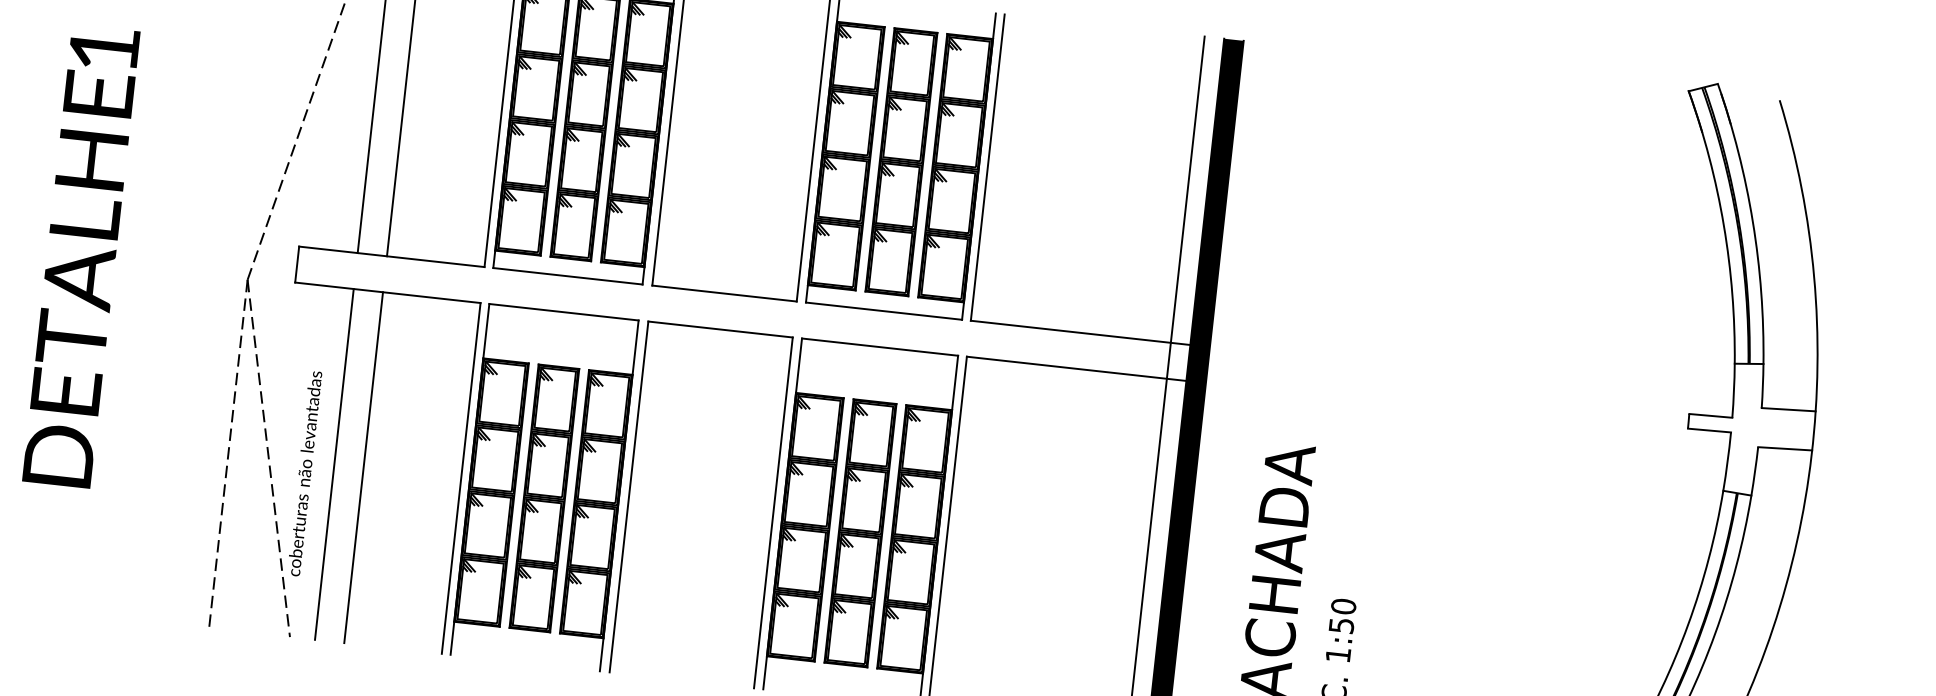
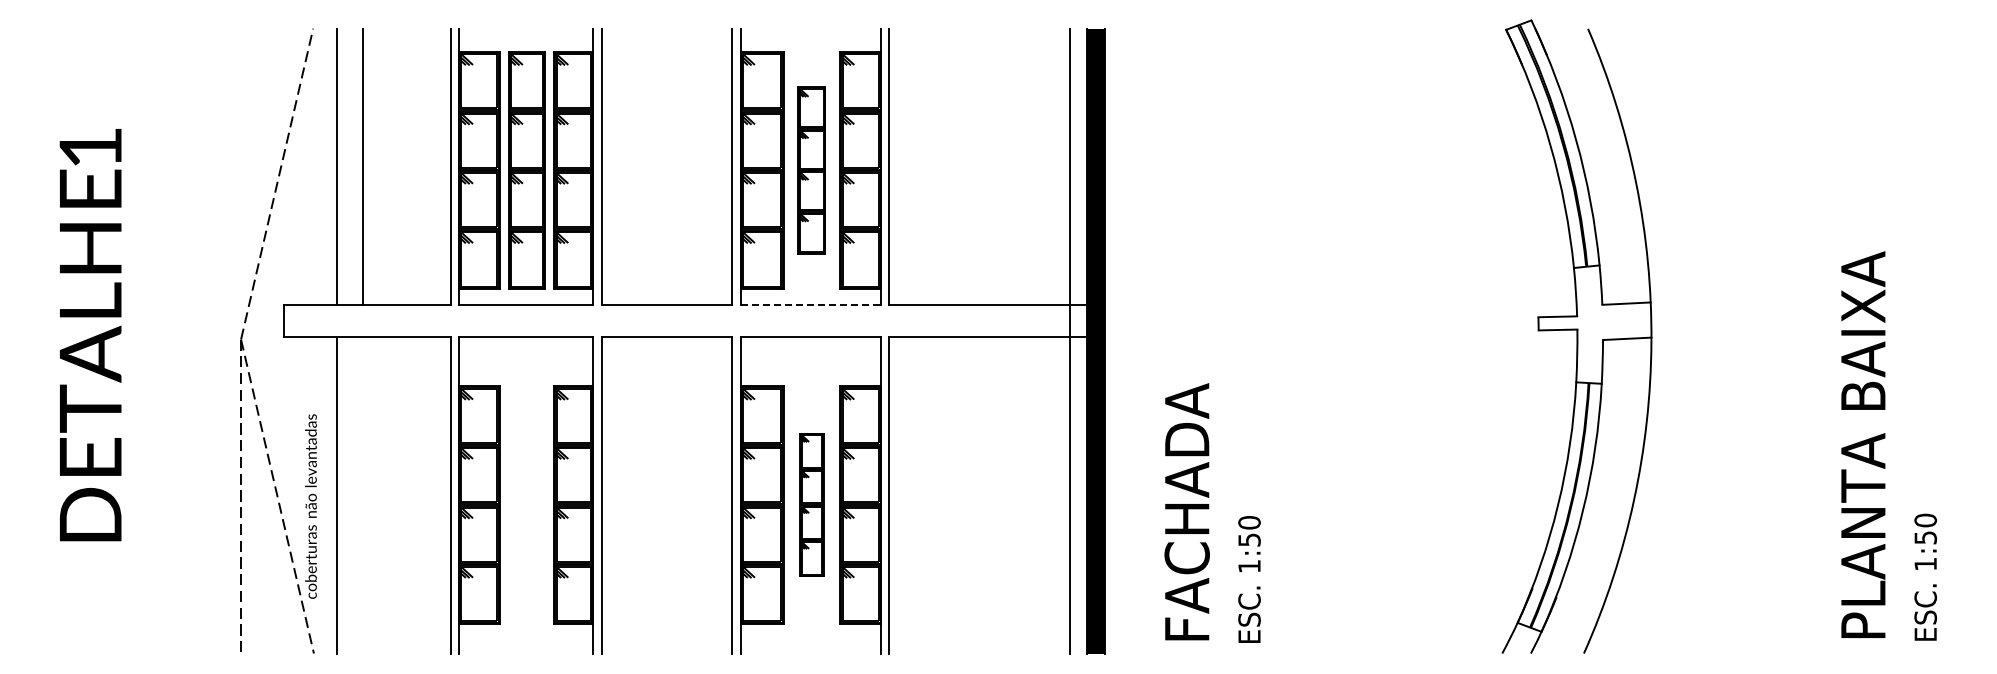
part: (900, 162) -> (811, 170), size x0.7
line: (884, 310) -> (811, 304), solid -> dashed
line: (363, 467) -> (362, 495), removed
part: (543, 497) -> (526, 504), removed
part: (860, 532) -> (811, 504), size x0.6

